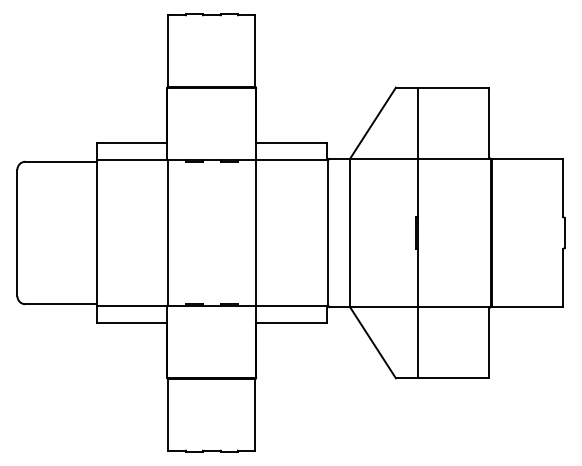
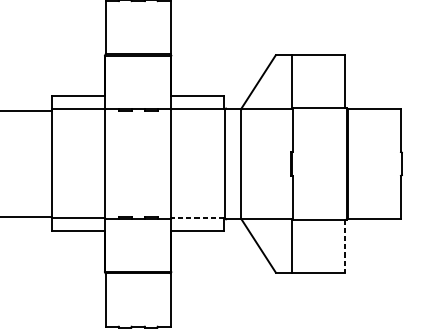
line: (291, 305) -> (197, 218), solid -> dashed
line: (488, 343) -> (345, 246), solid -> dashed

